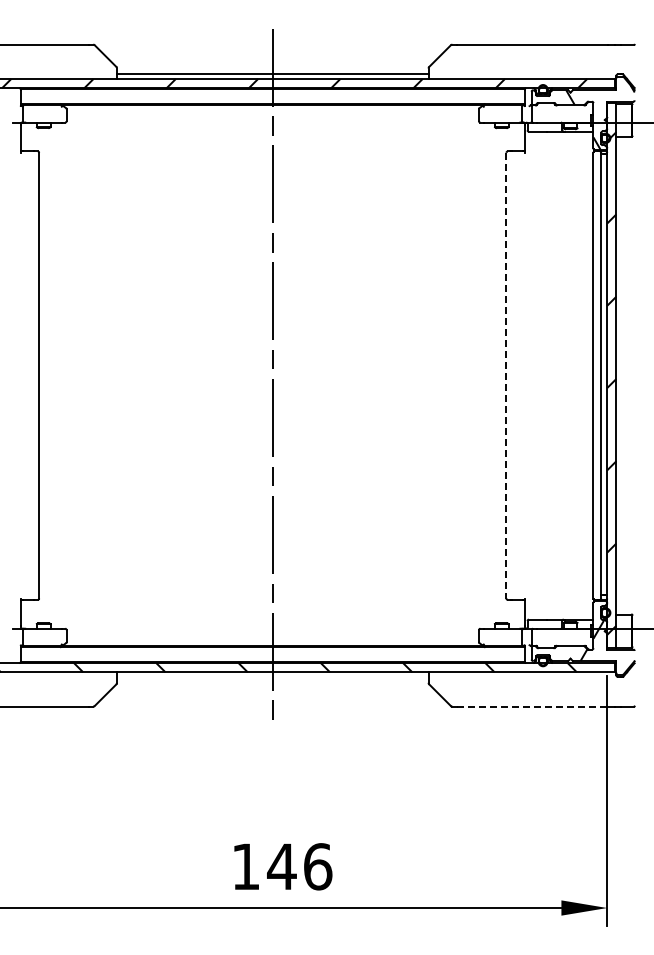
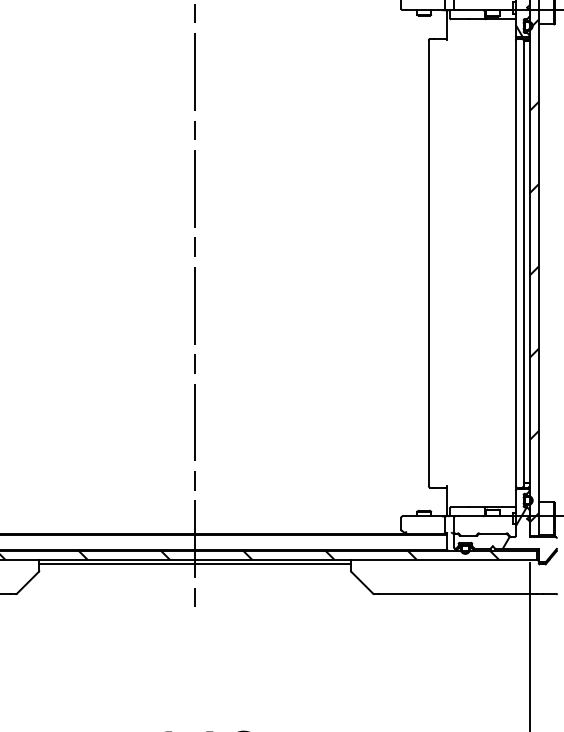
line: (506, 375) -> (428, 263), dashed -> solid
line: (272, 676) -> (194, 564), added
line: (532, 706) -> (454, 594), dashed -> solid

